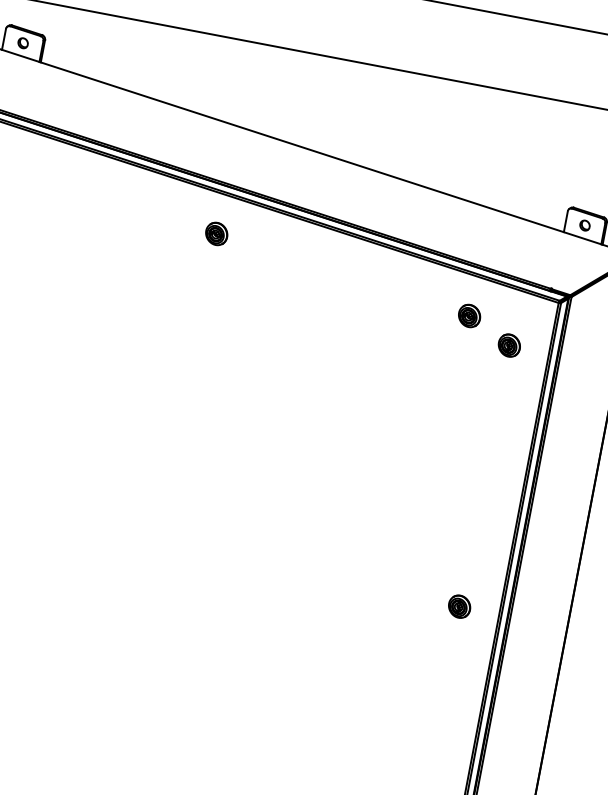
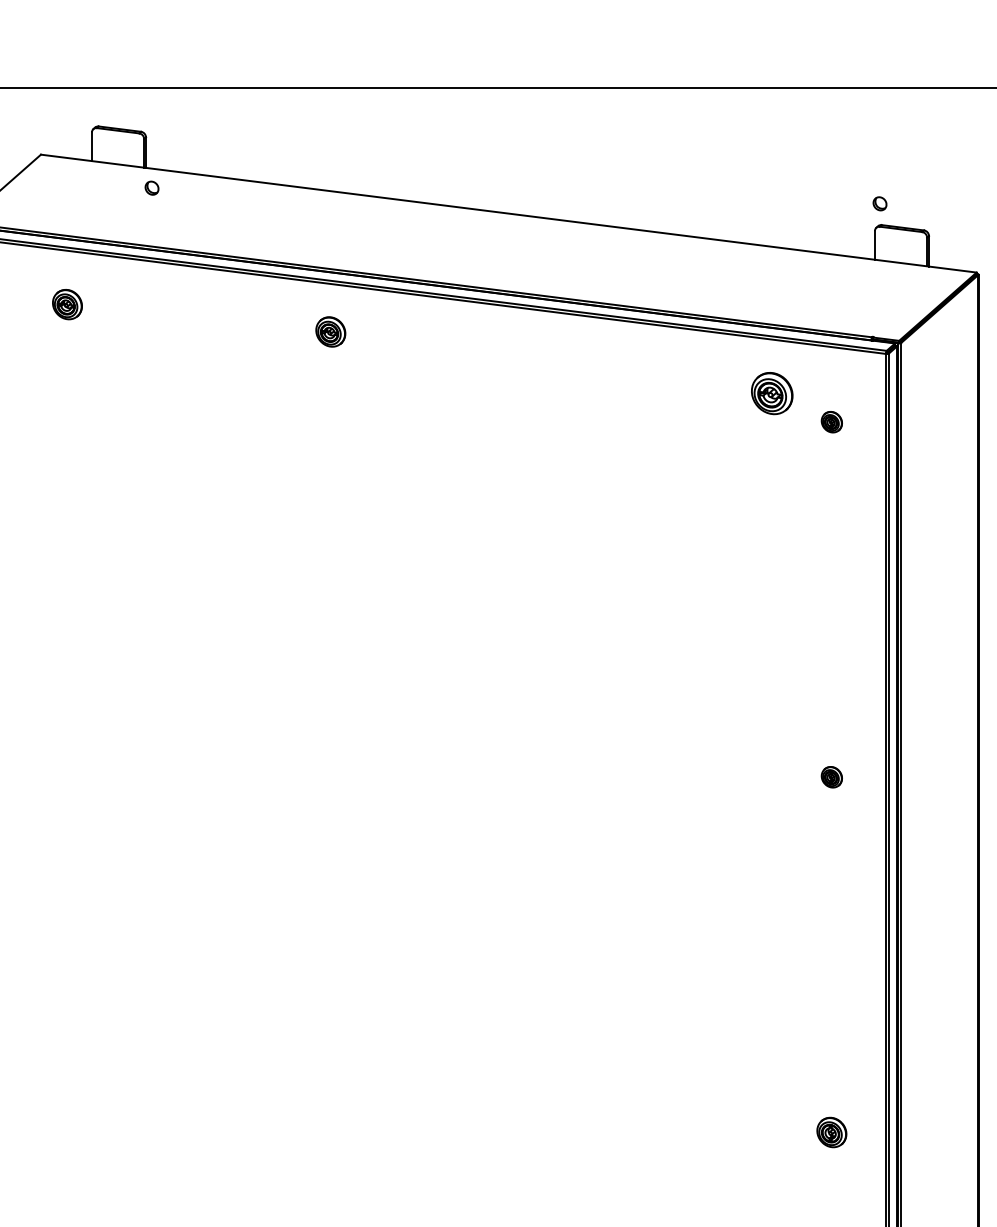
part: (22, 42) -> (151, 187), moved
part: (584, 225) -> (879, 203), moved
part: (216, 233) -> (330, 331), moved
part: (469, 315) -> (771, 392), size x1.4
part: (509, 345) -> (831, 421), size x0.7
part: (459, 606) -> (831, 776), size x0.7

